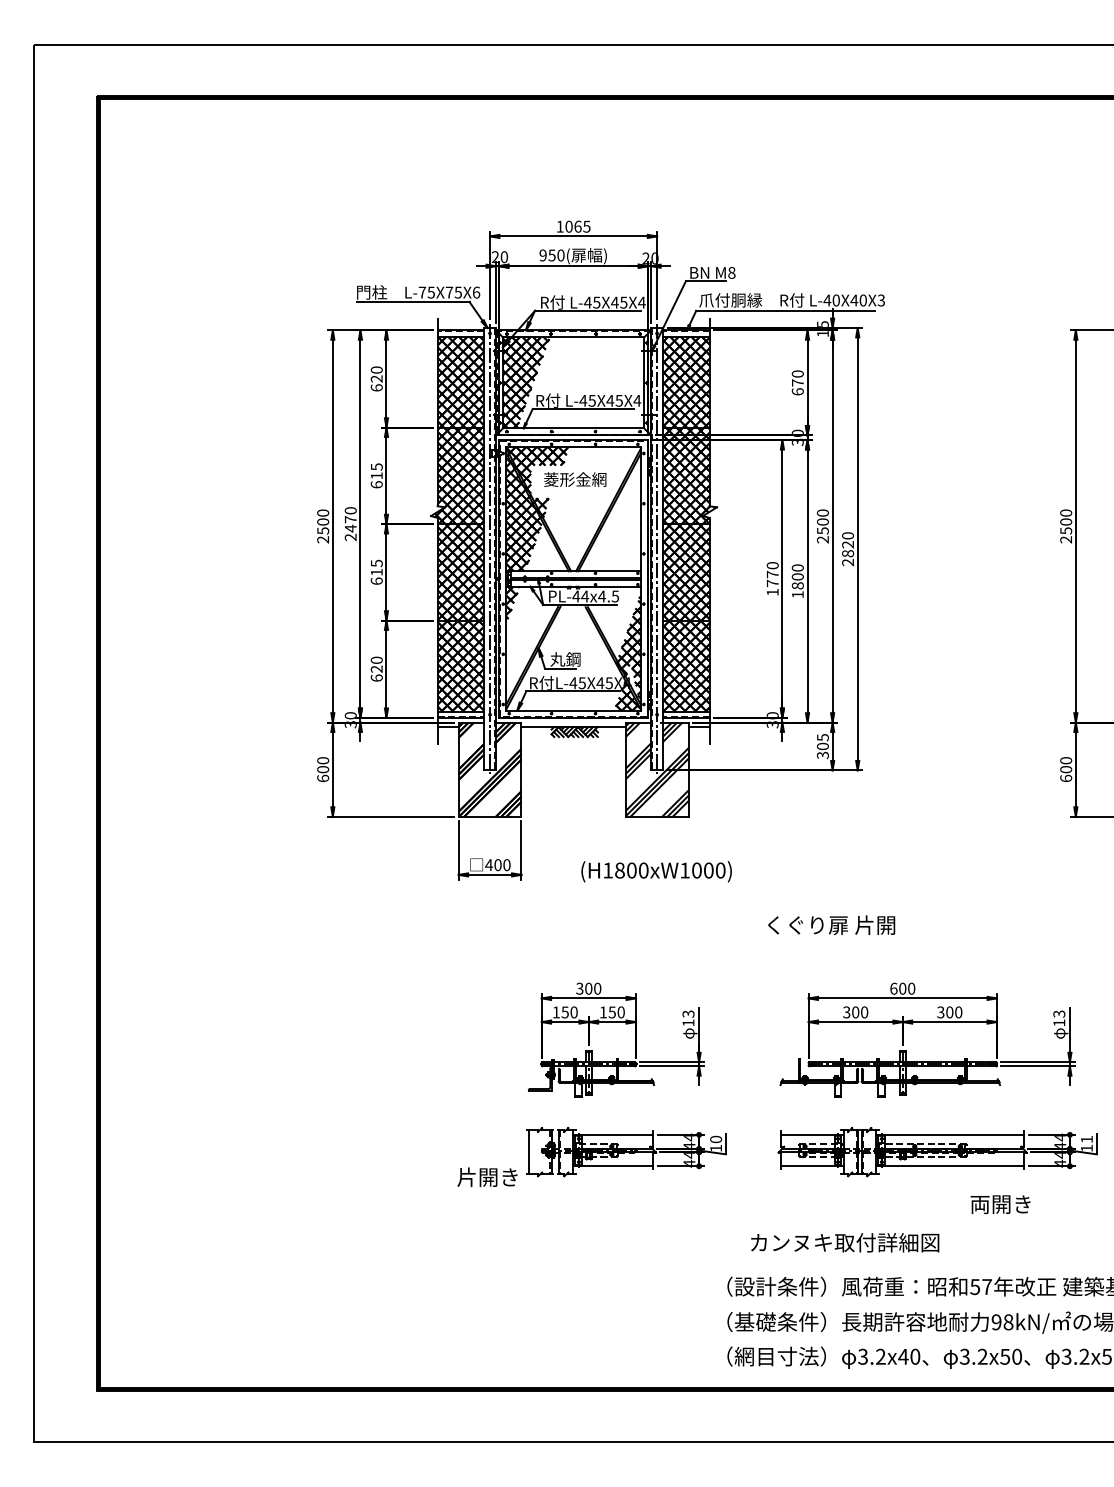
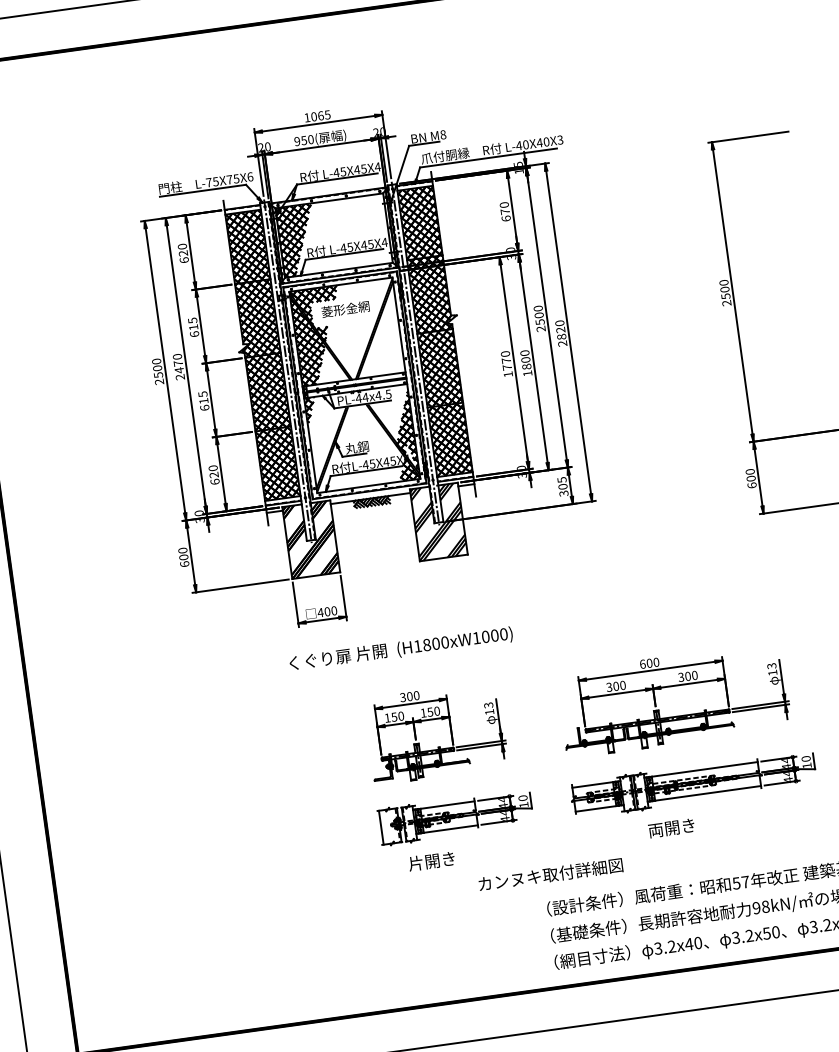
text: (656, 871) -> (454, 641), moved
text: (831, 924) -> (337, 656), moved
text: (1086, 1139) -> (805, 758), 11 -> 10
text: (487, 1177) -> (431, 861), moved
text: (1000, 1204) -> (671, 828), moved
text: (845, 1242) -> (551, 874), moved

